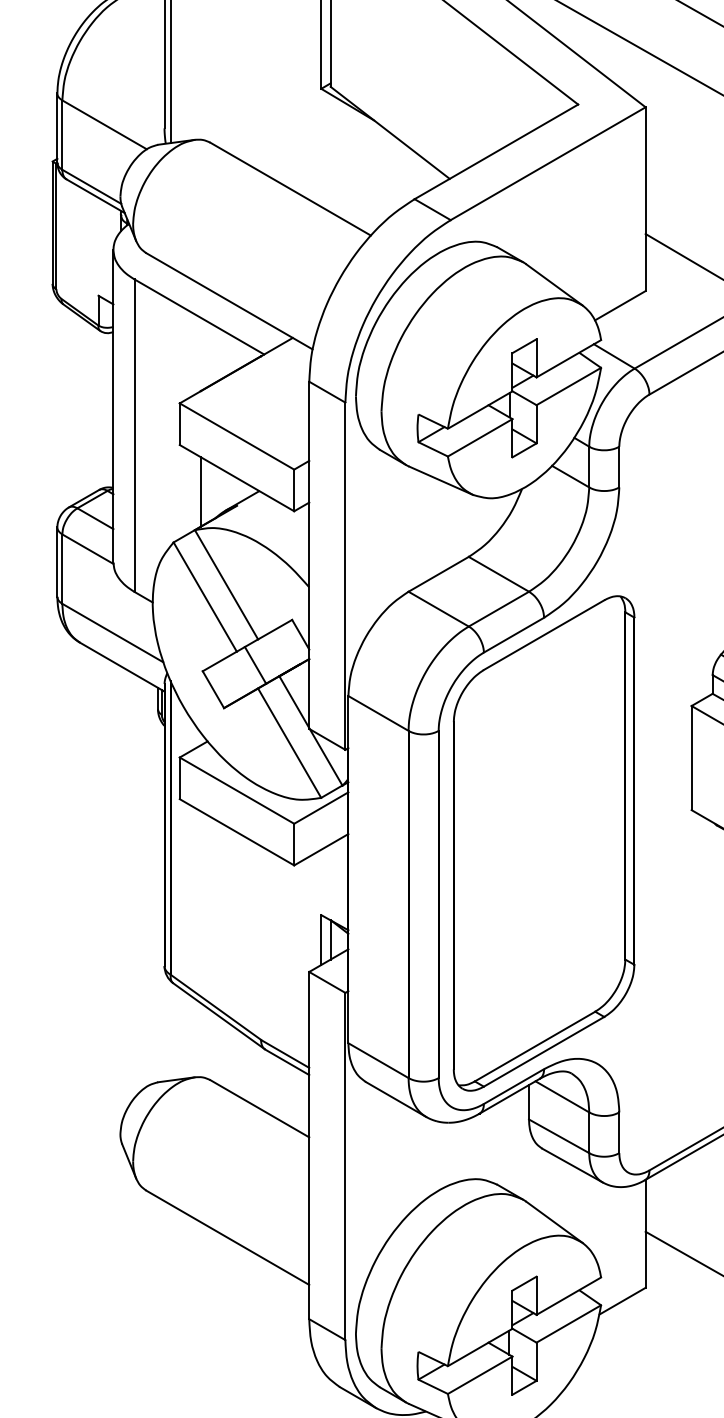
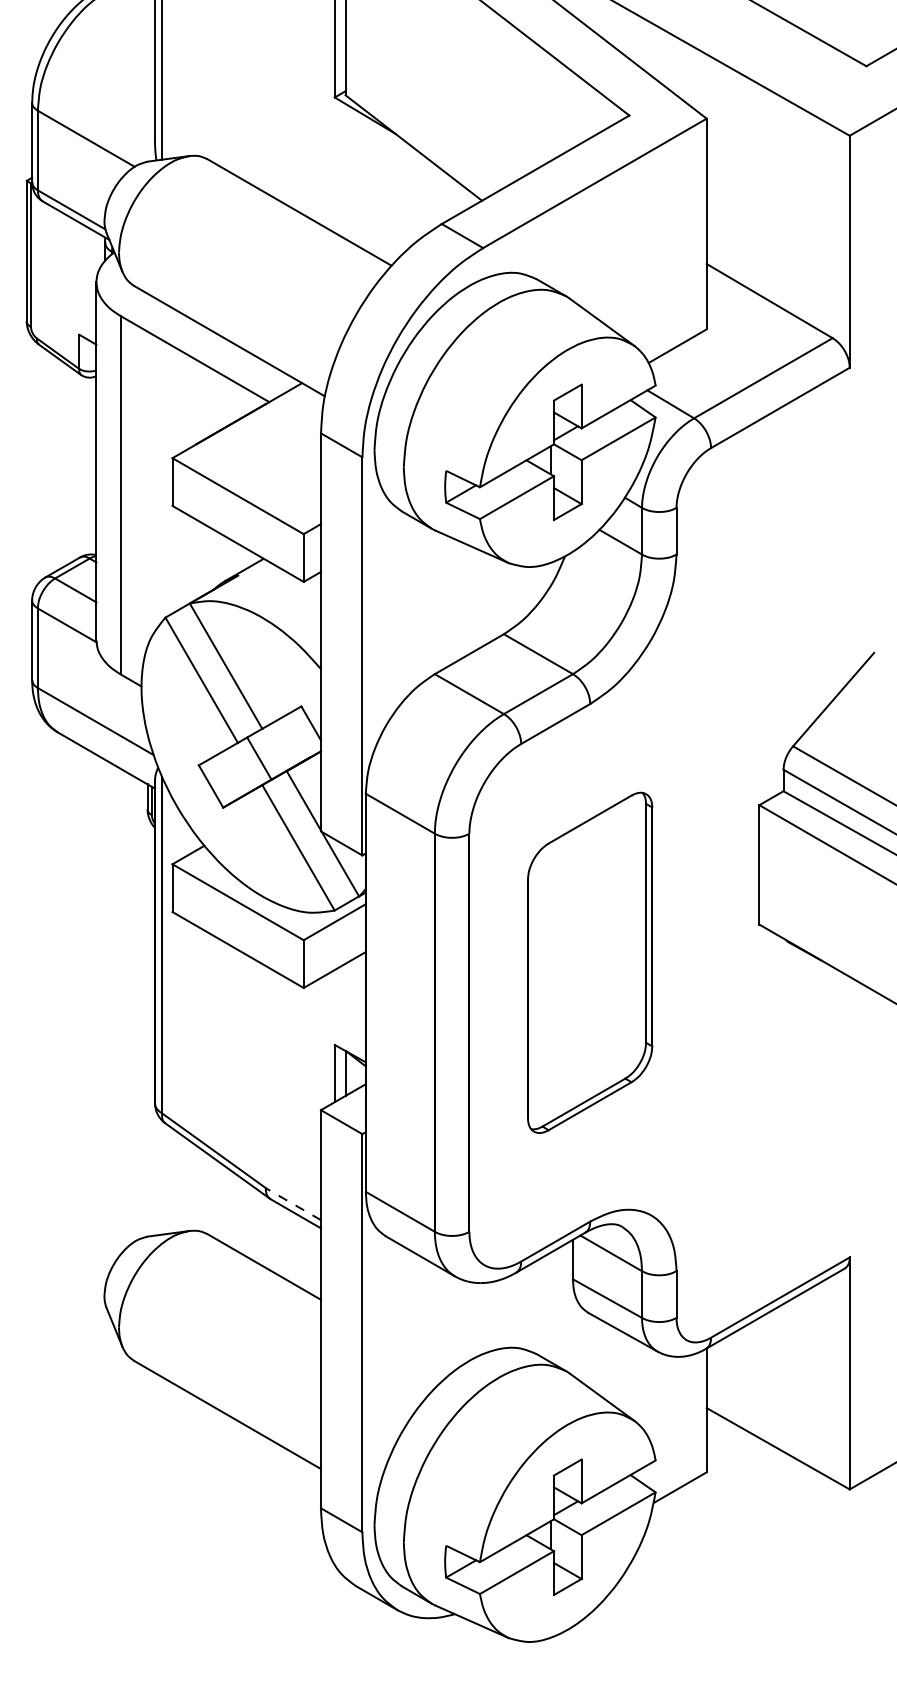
line: (200, 491) -> (196, 559), removed
part: (543, 843) -> (589, 962), size x0.6
line: (285, 1054) -> (293, 1204), solid -> dashed

